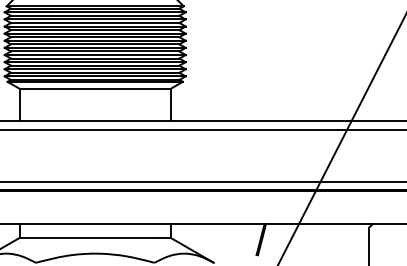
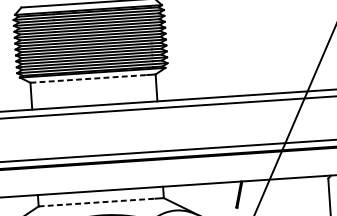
line: (90, 88) -> (89, 78), solid -> dashed
line: (90, 237) -> (97, 202), solid -> dashed

